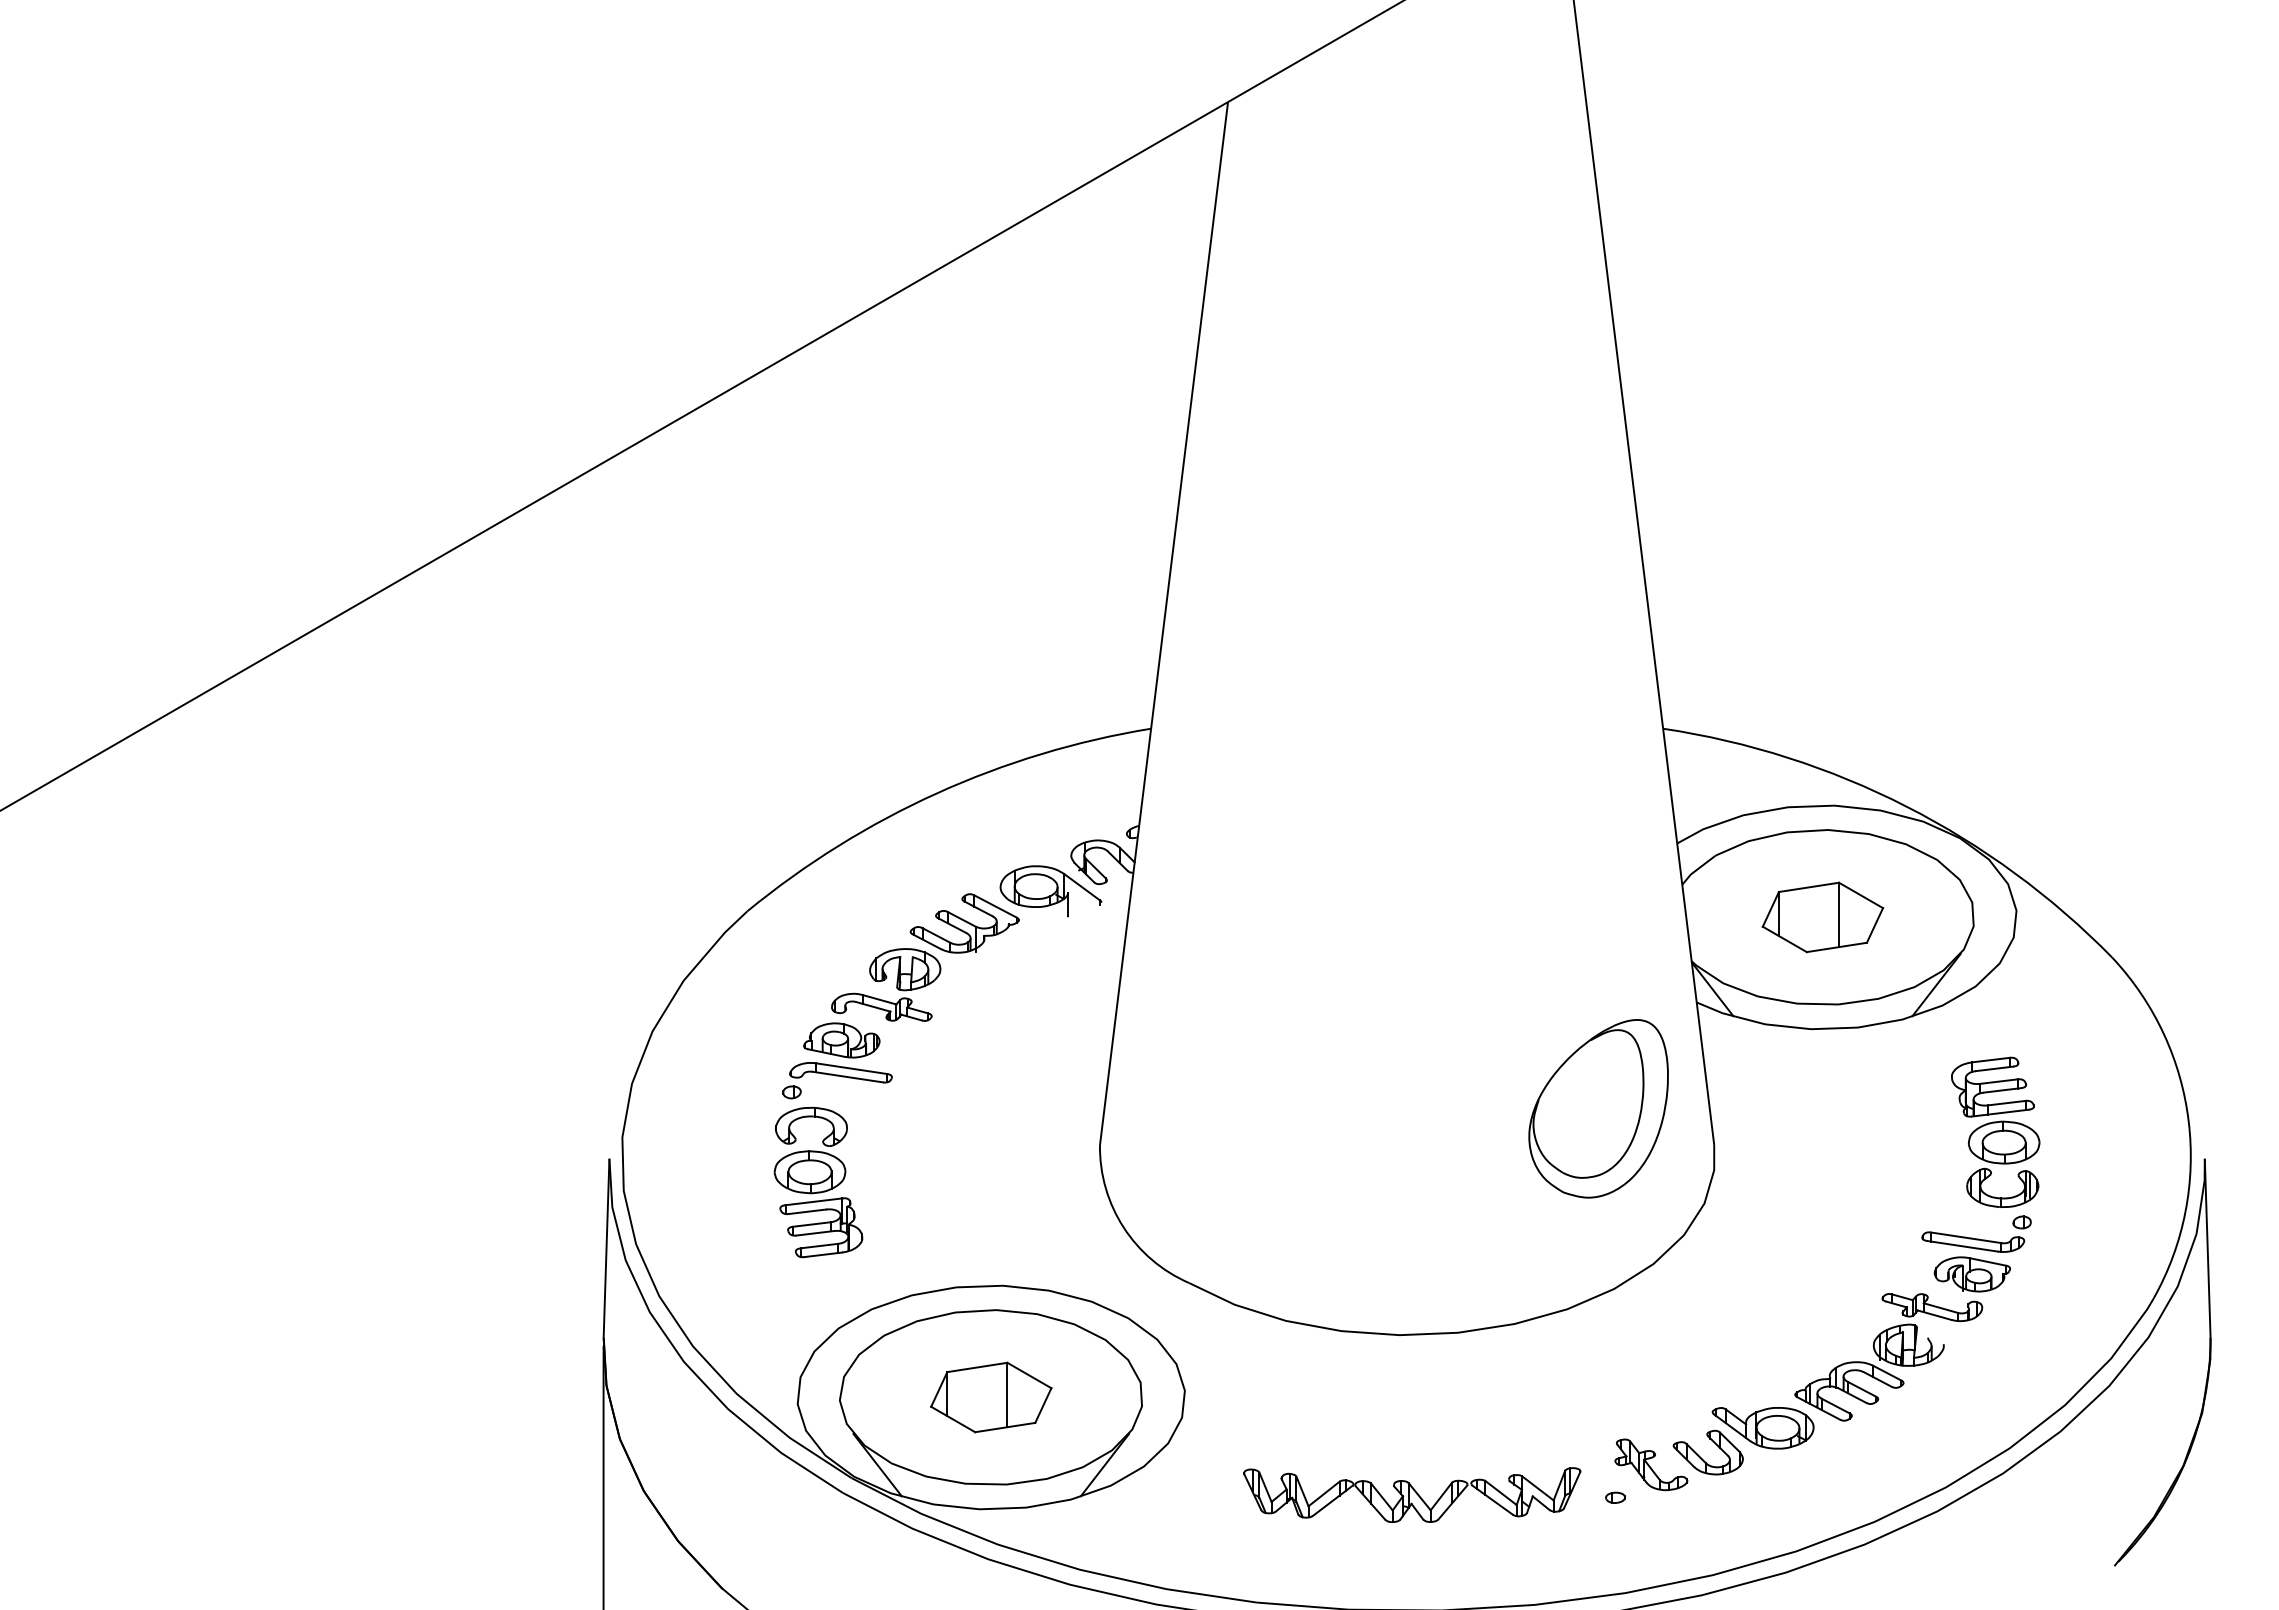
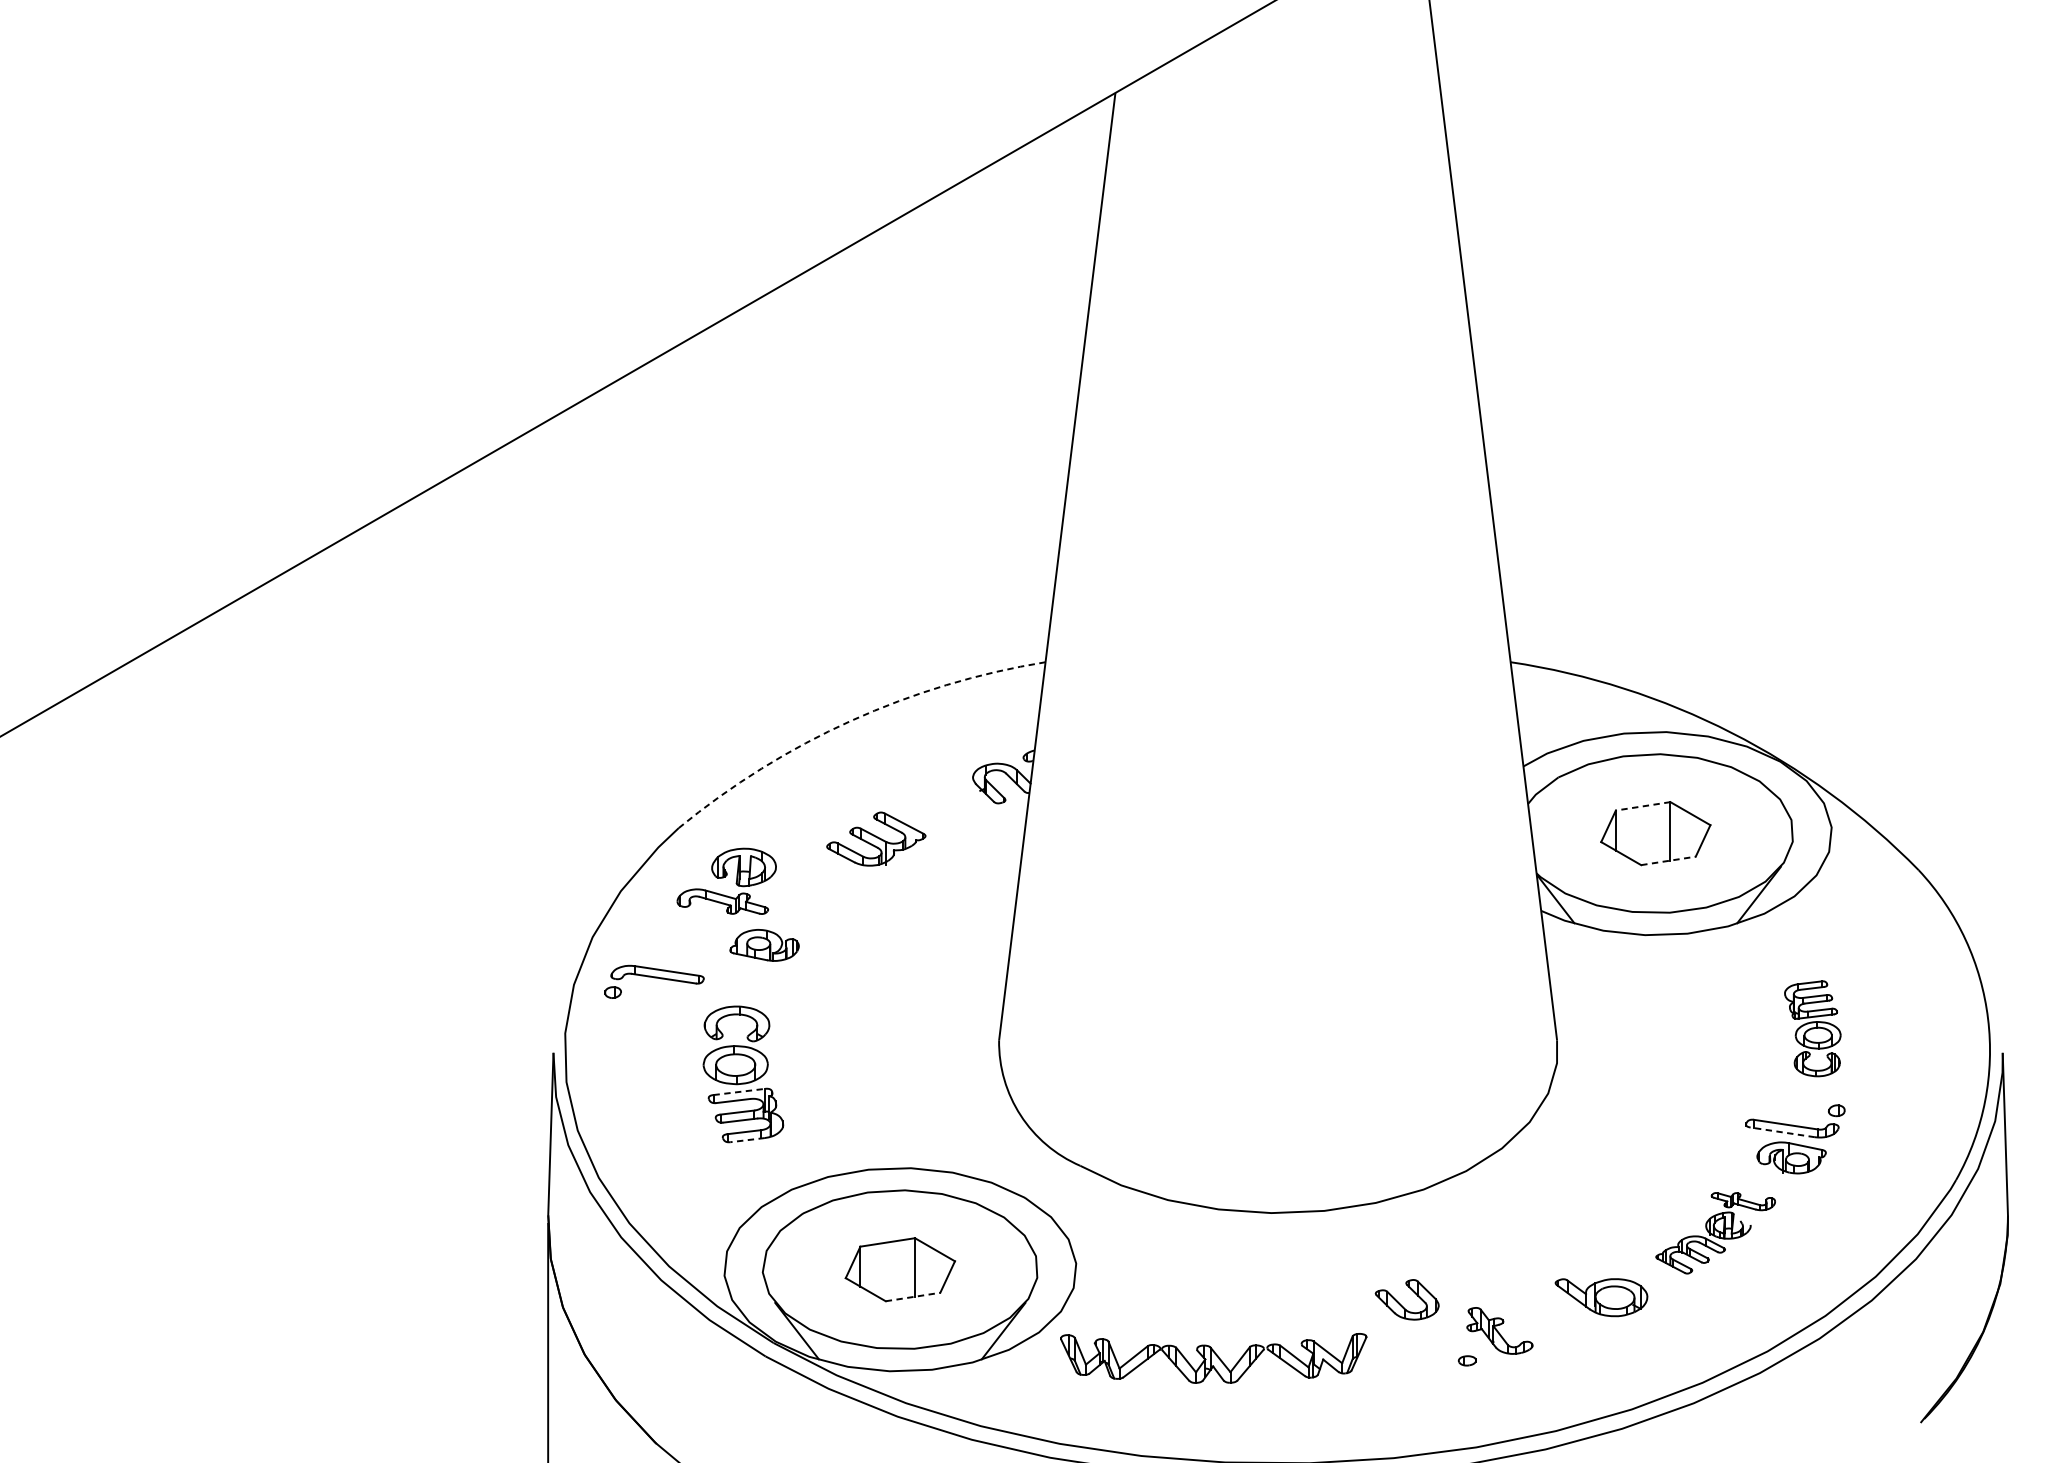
arc: (937, 793) -> (851, 721), solid -> dashed
line: (1808, 887) -> (1642, 806), solid -> dashed
part: (1050, 891) -> (954, 810), removed
line: (1837, 947) -> (1669, 860), solid -> dashed
part: (886, 984) -> (727, 880), moved
part: (837, 1080) -> (654, 981), moved
part: (1598, 1108) -> (1451, 1007), removed
part: (1995, 1131) -> (1812, 1028), size x0.7
line: (813, 1201) -> (738, 1091), solid -> dashed
line: (1962, 1246) -> (1782, 1132), solid -> dashed
line: (822, 1254) -> (747, 1139), solid -> dashed
part: (1888, 1357) -> (1715, 1233), size x0.7
line: (1005, 1427) -> (913, 1296), solid -> dashed
part: (1701, 1457) -> (1401, 1304), moved
part: (1412, 1494) -> (1213, 1357), moved

